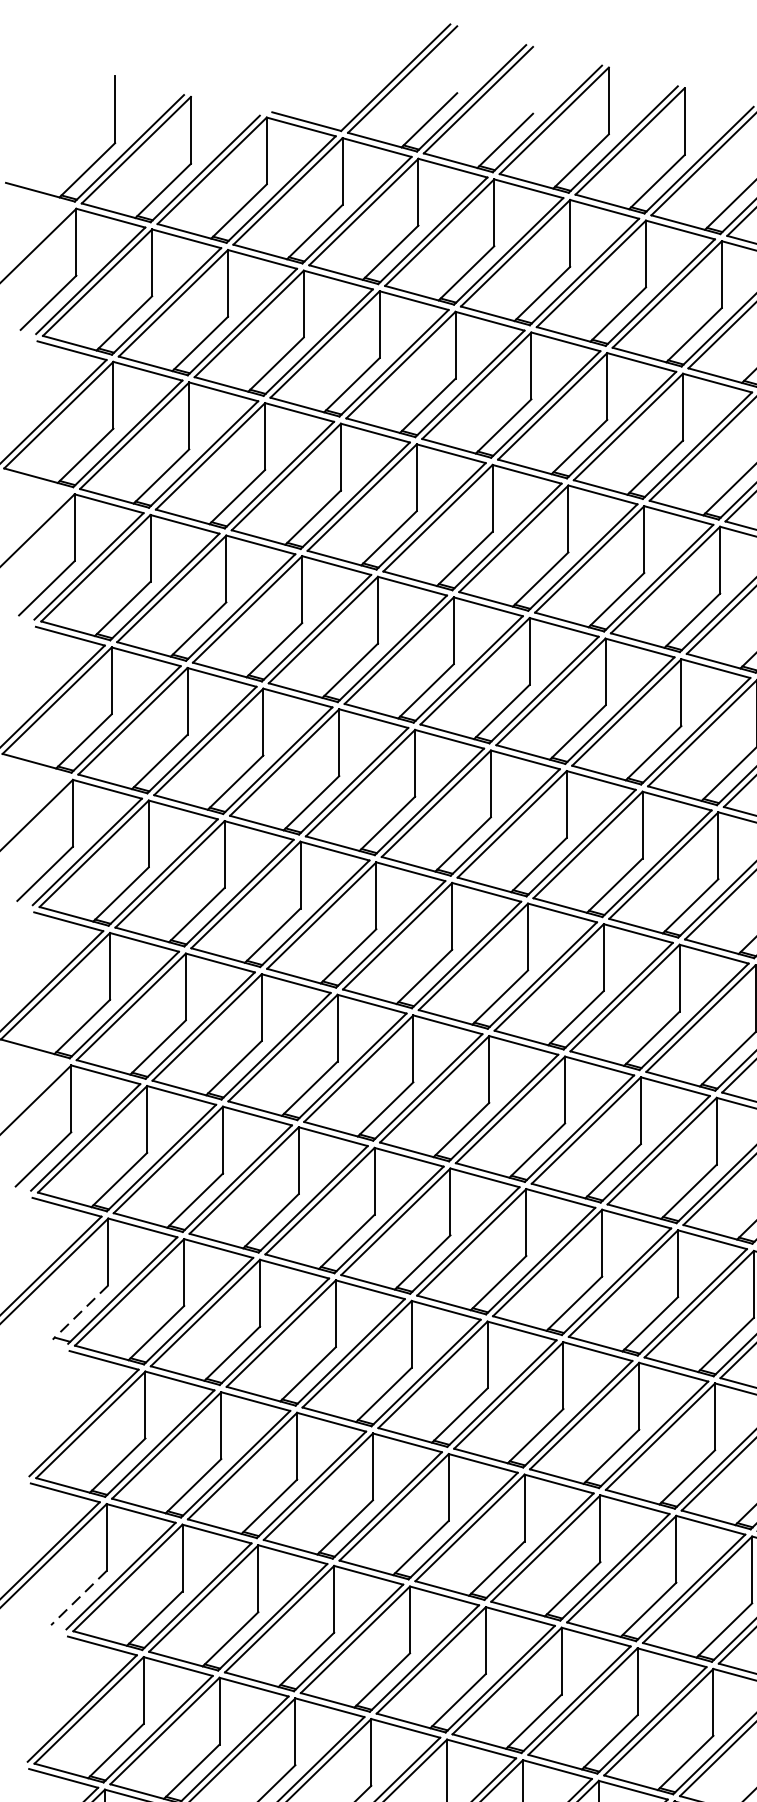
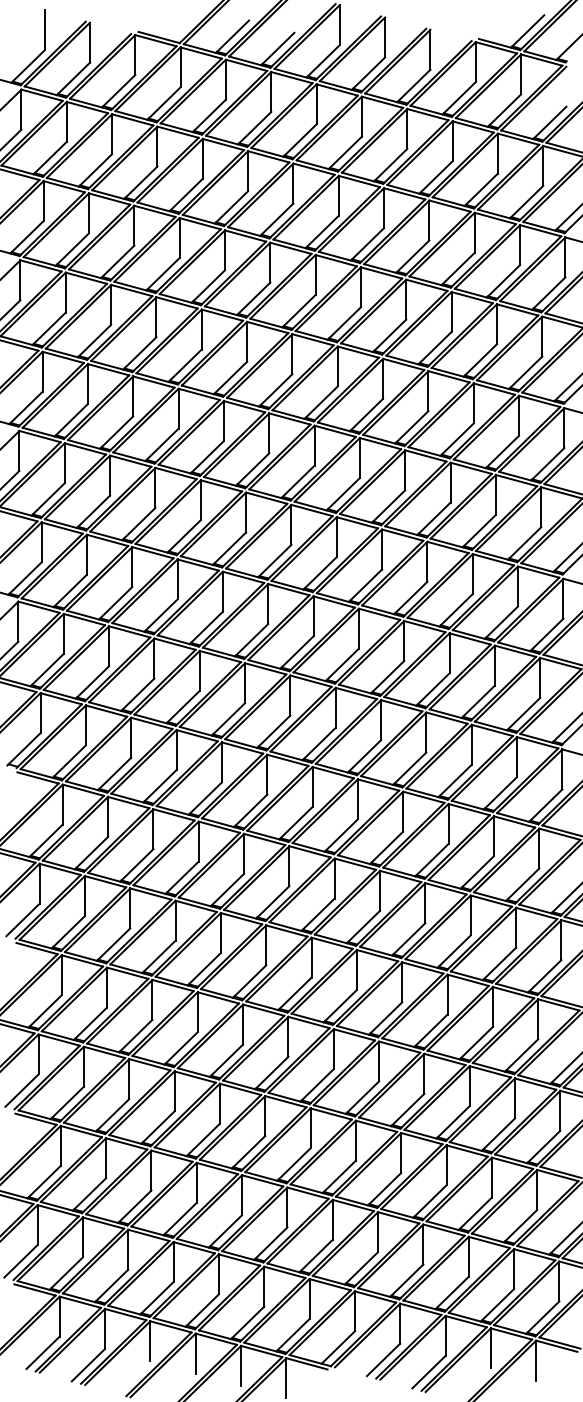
line: (79, 1312) -> (23, 749), dashed -> solid
line: (78, 1598) -> (22, 920), dashed -> solid

